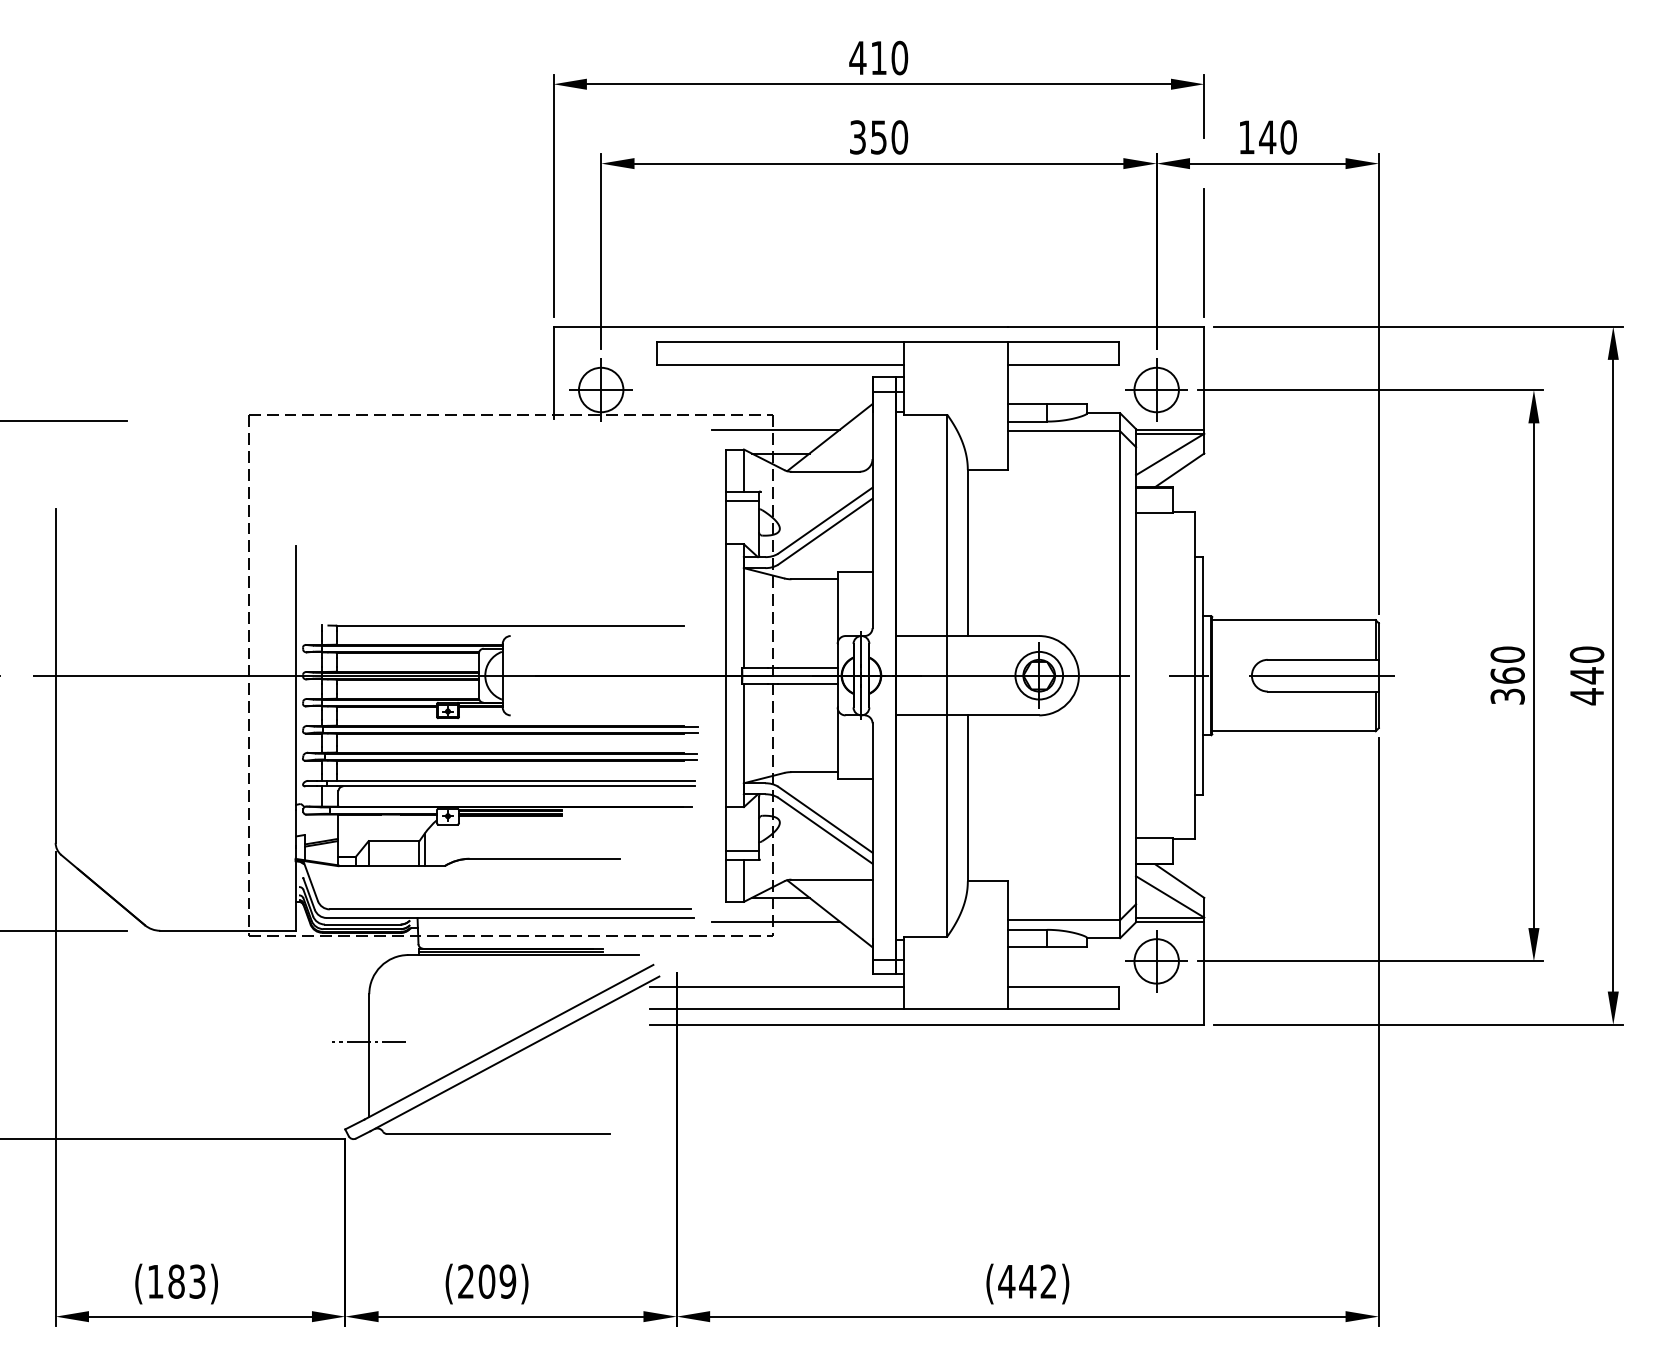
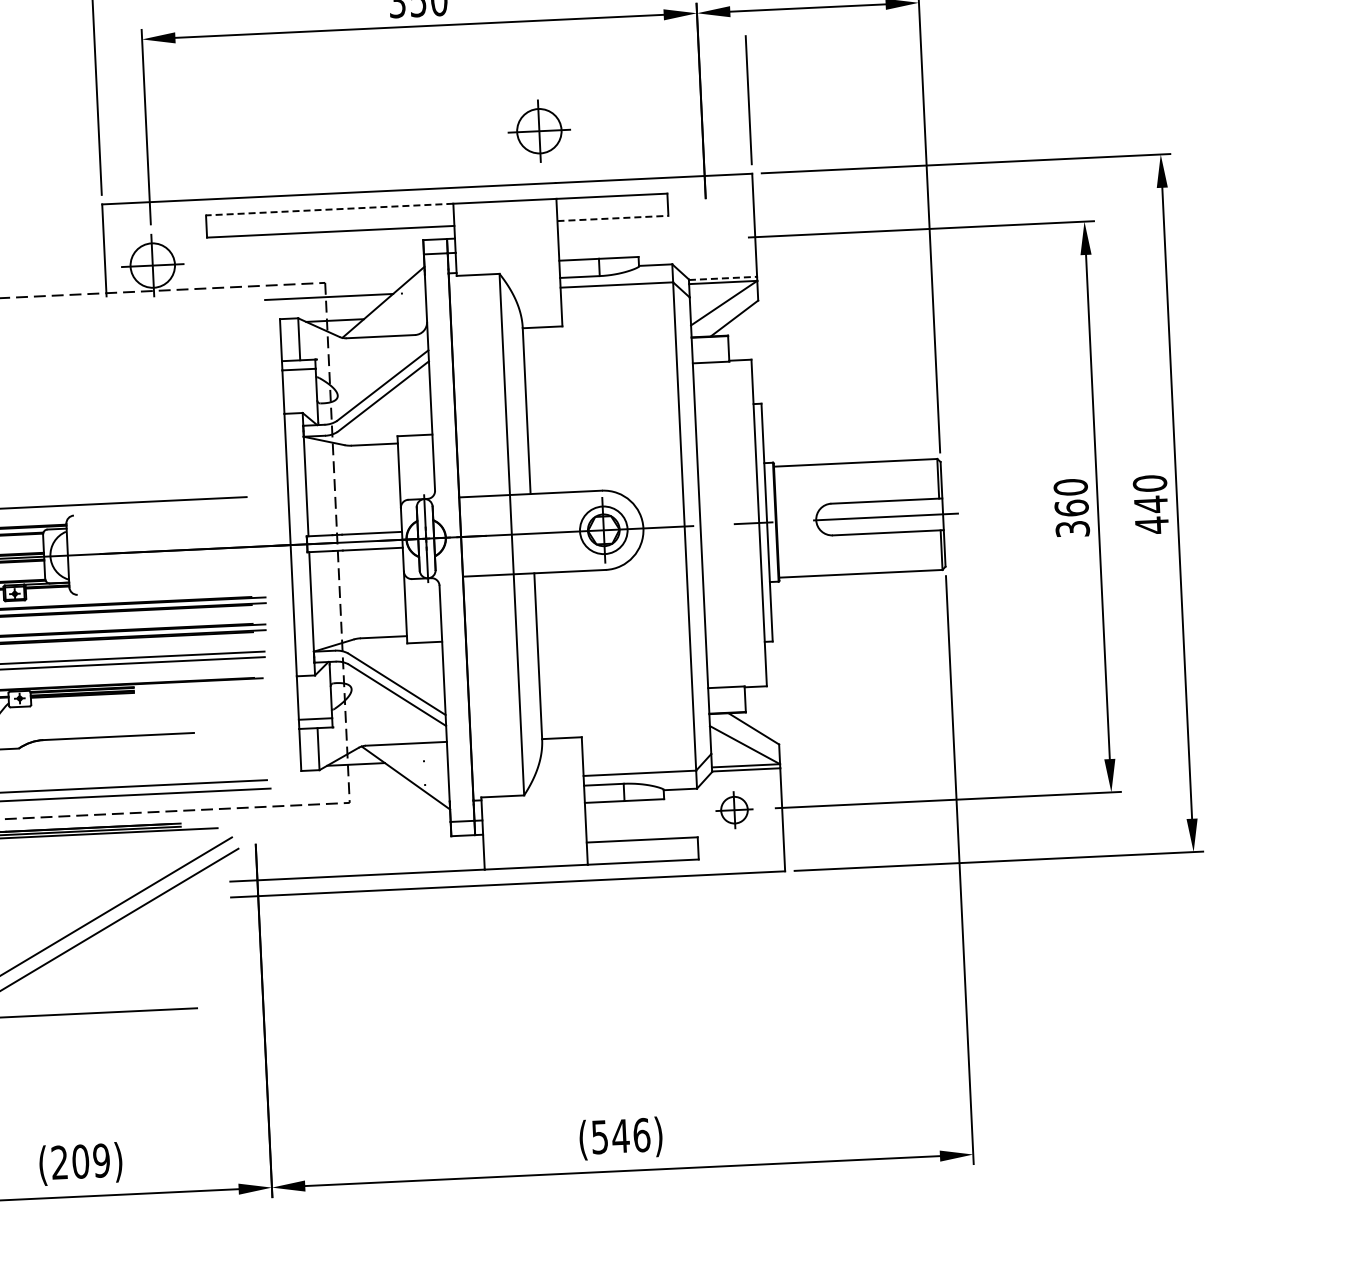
line: (780, 342) -> (329, 209), solid -> dashed
line: (1063, 364) -> (613, 218), solid -> dashed
part: (1156, 389) -> (539, 130), moved
line: (1170, 429) -> (723, 278), solid -> dashed
line: (775, 921) -> (351, 788), removed
part: (1156, 961) -> (734, 810), size x0.6
line: (776, 986) -> (355, 853), removed
text: (1027, 1281) -> (620, 1135), (442) -> (546)

